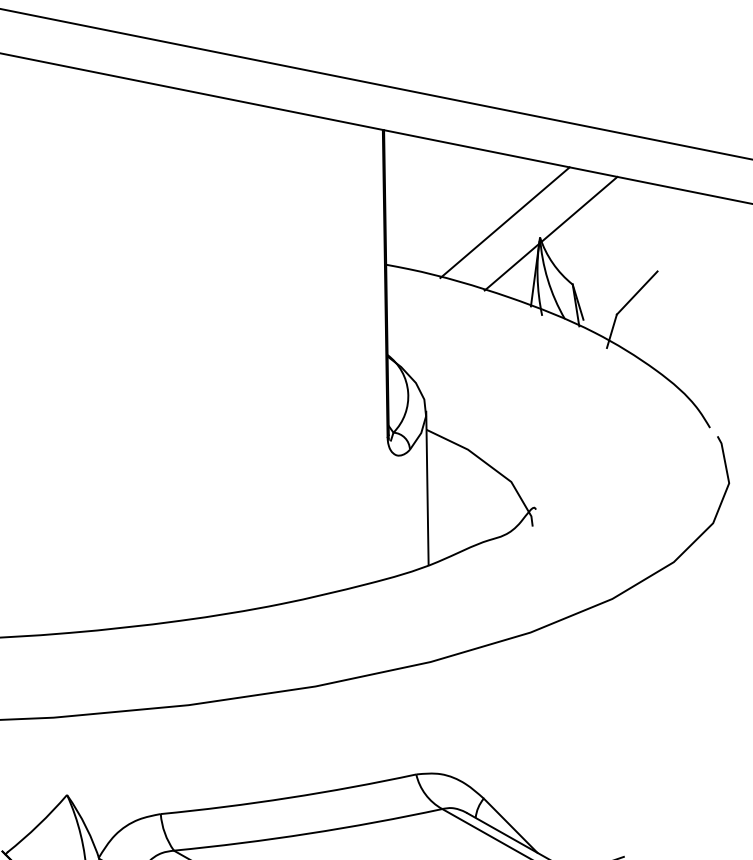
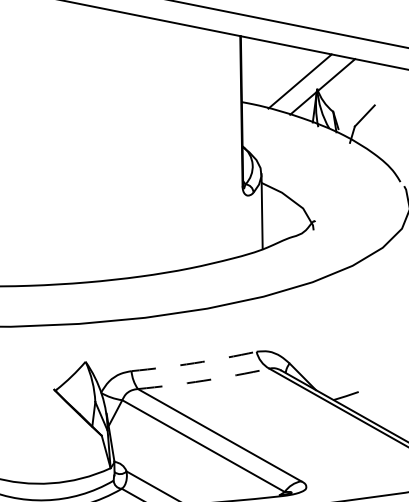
arc: (289, 798) -> (194, 363), solid -> dashed
arc: (307, 833) -> (203, 380), solid -> dashed

